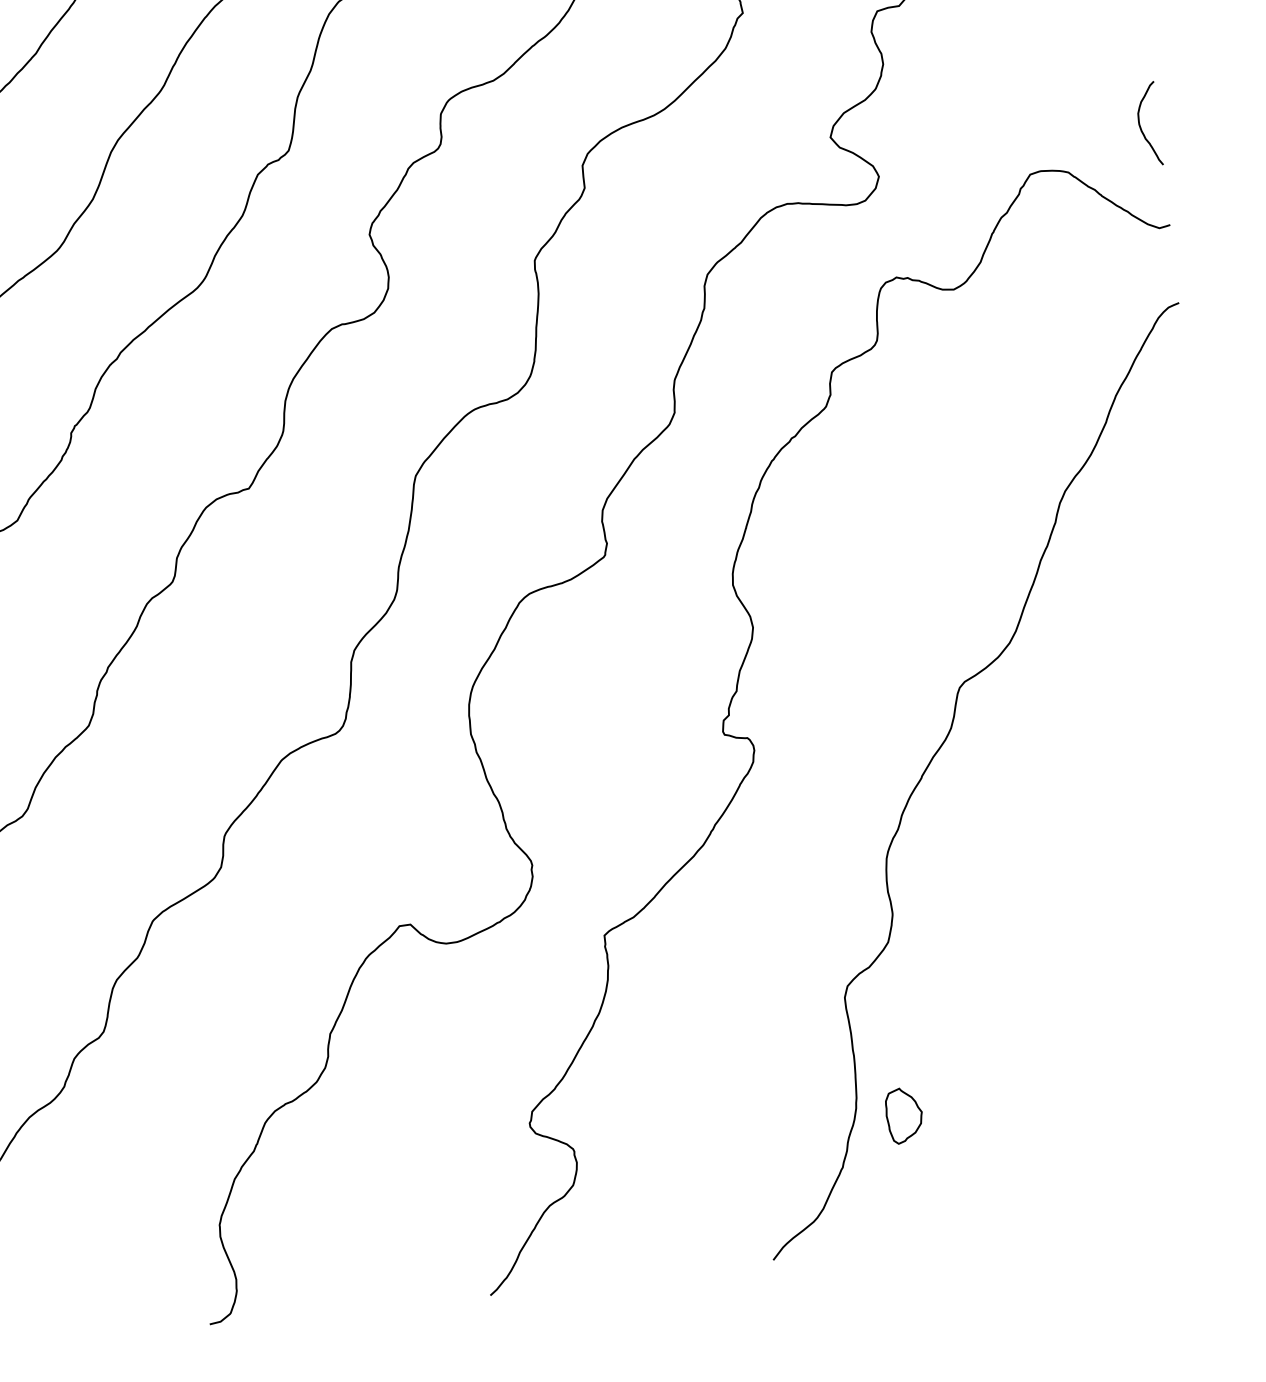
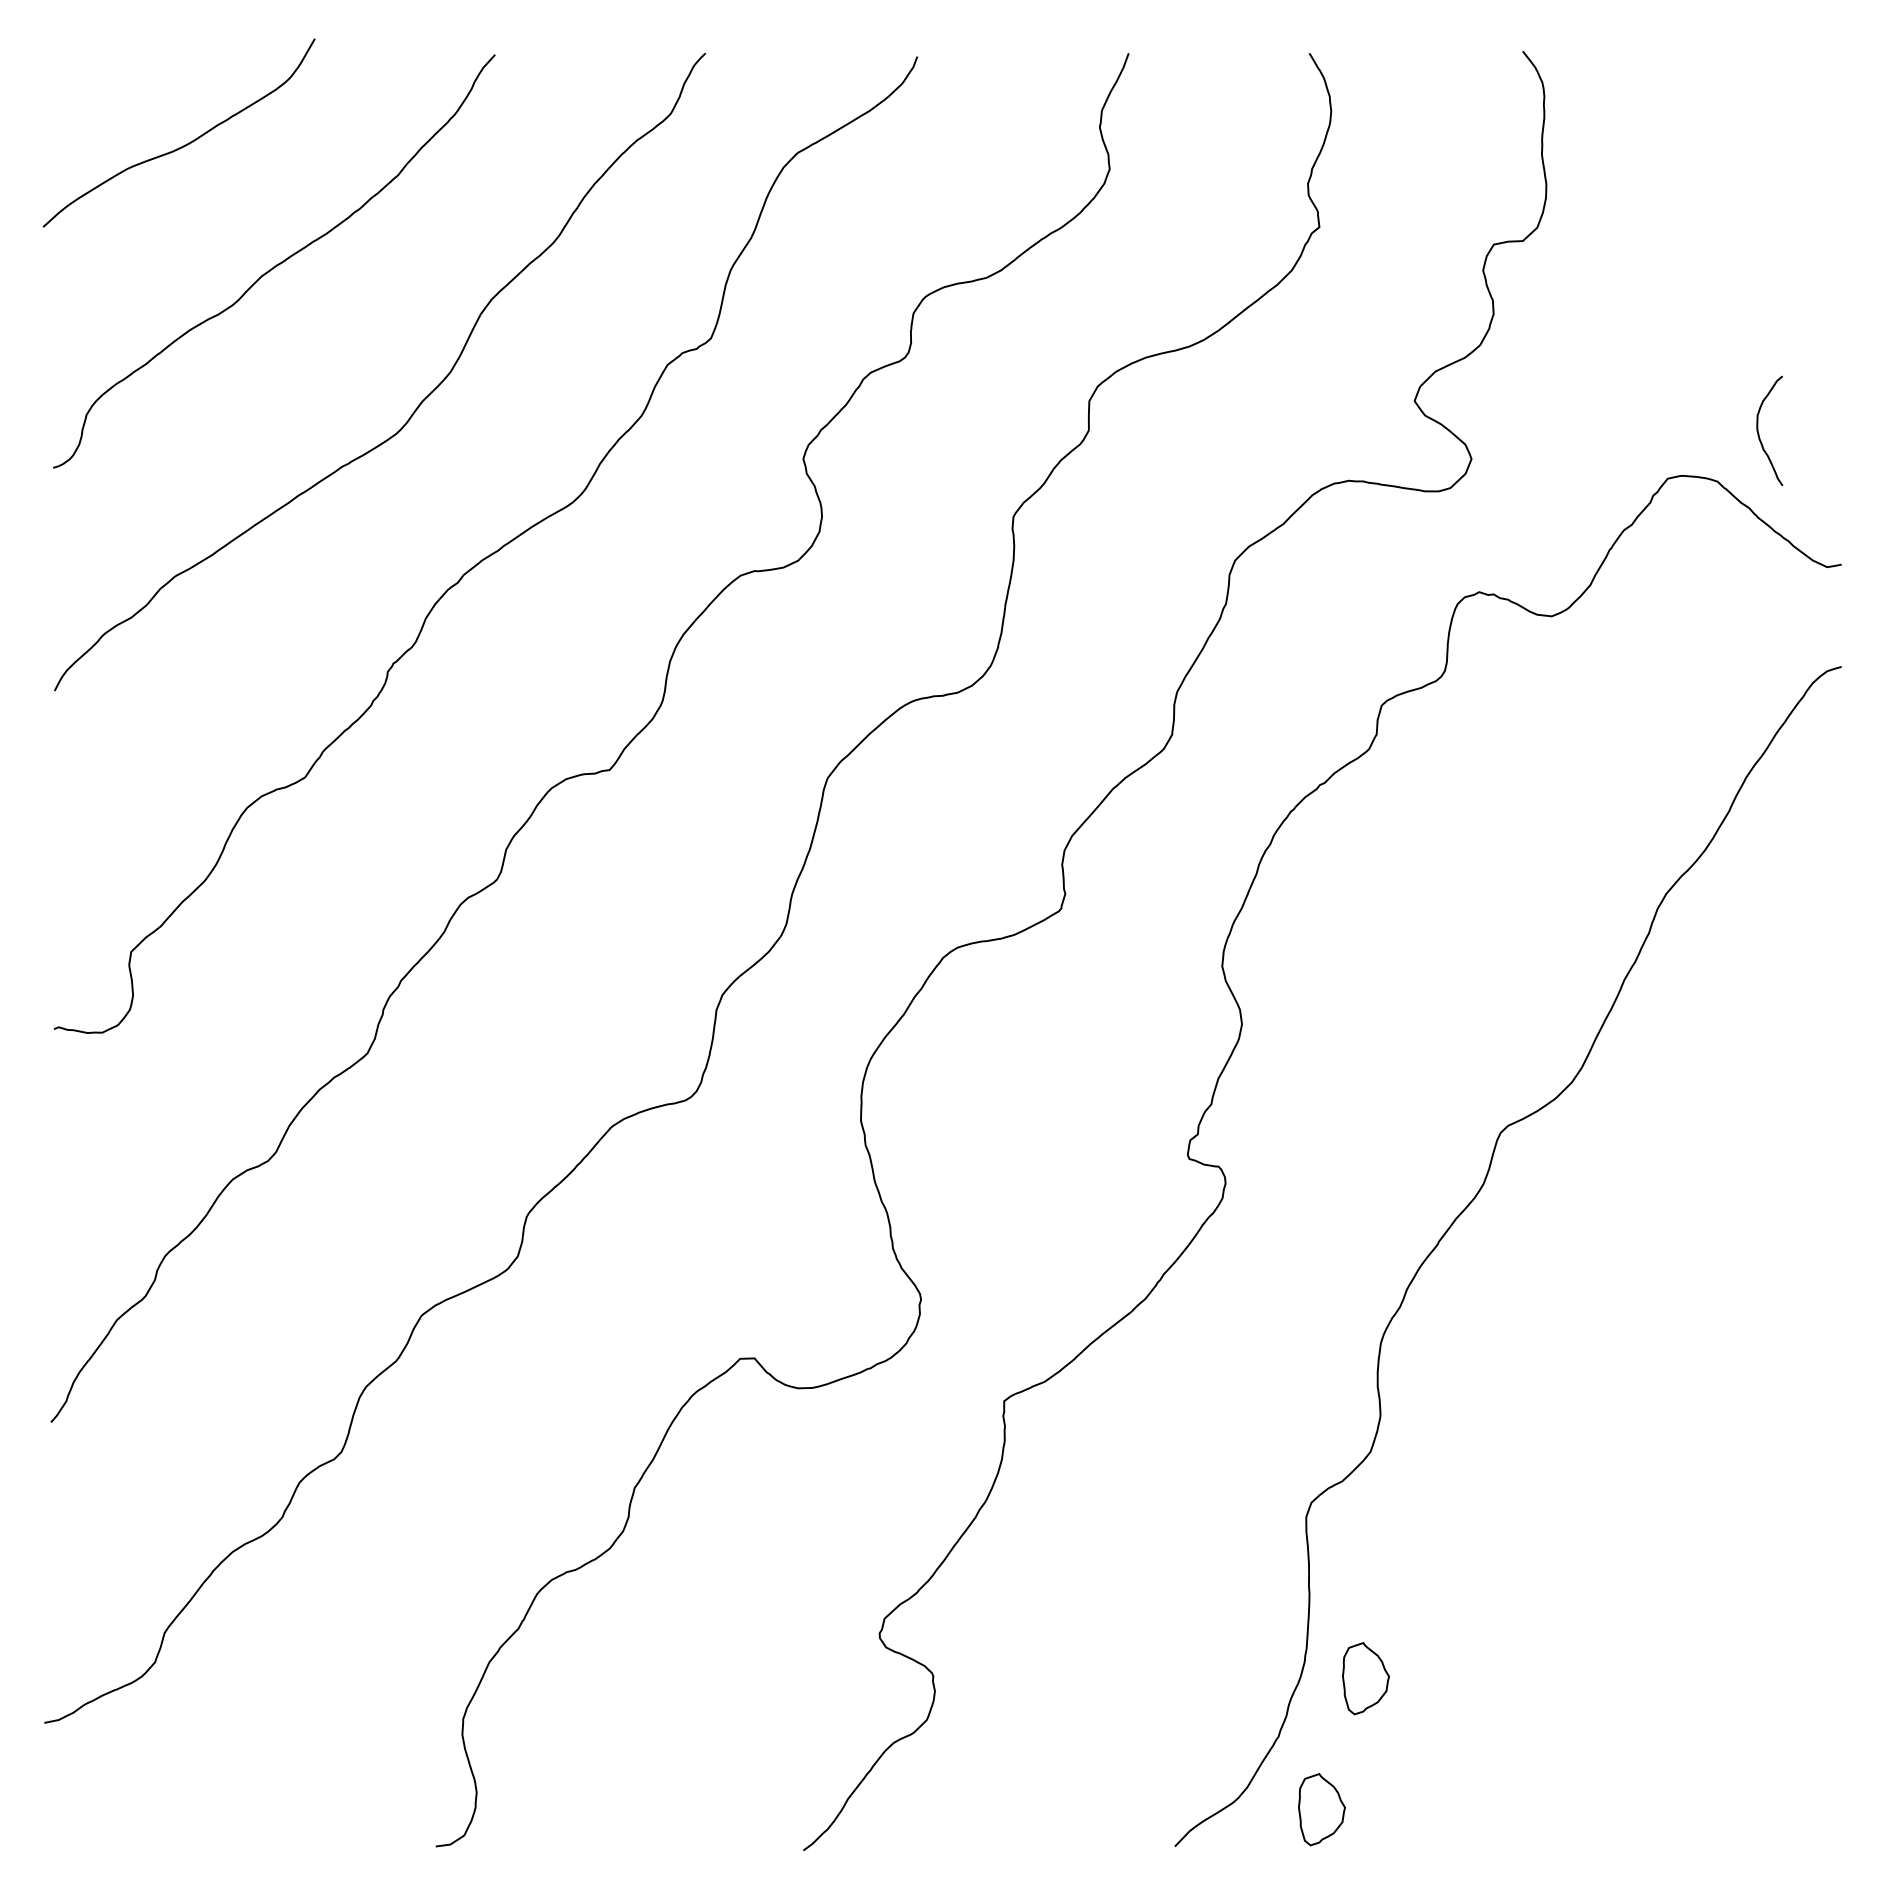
curve: (1141, 127) -> (1759, 433), moved
part: (881, 1219) -> (1321, 1809), added

